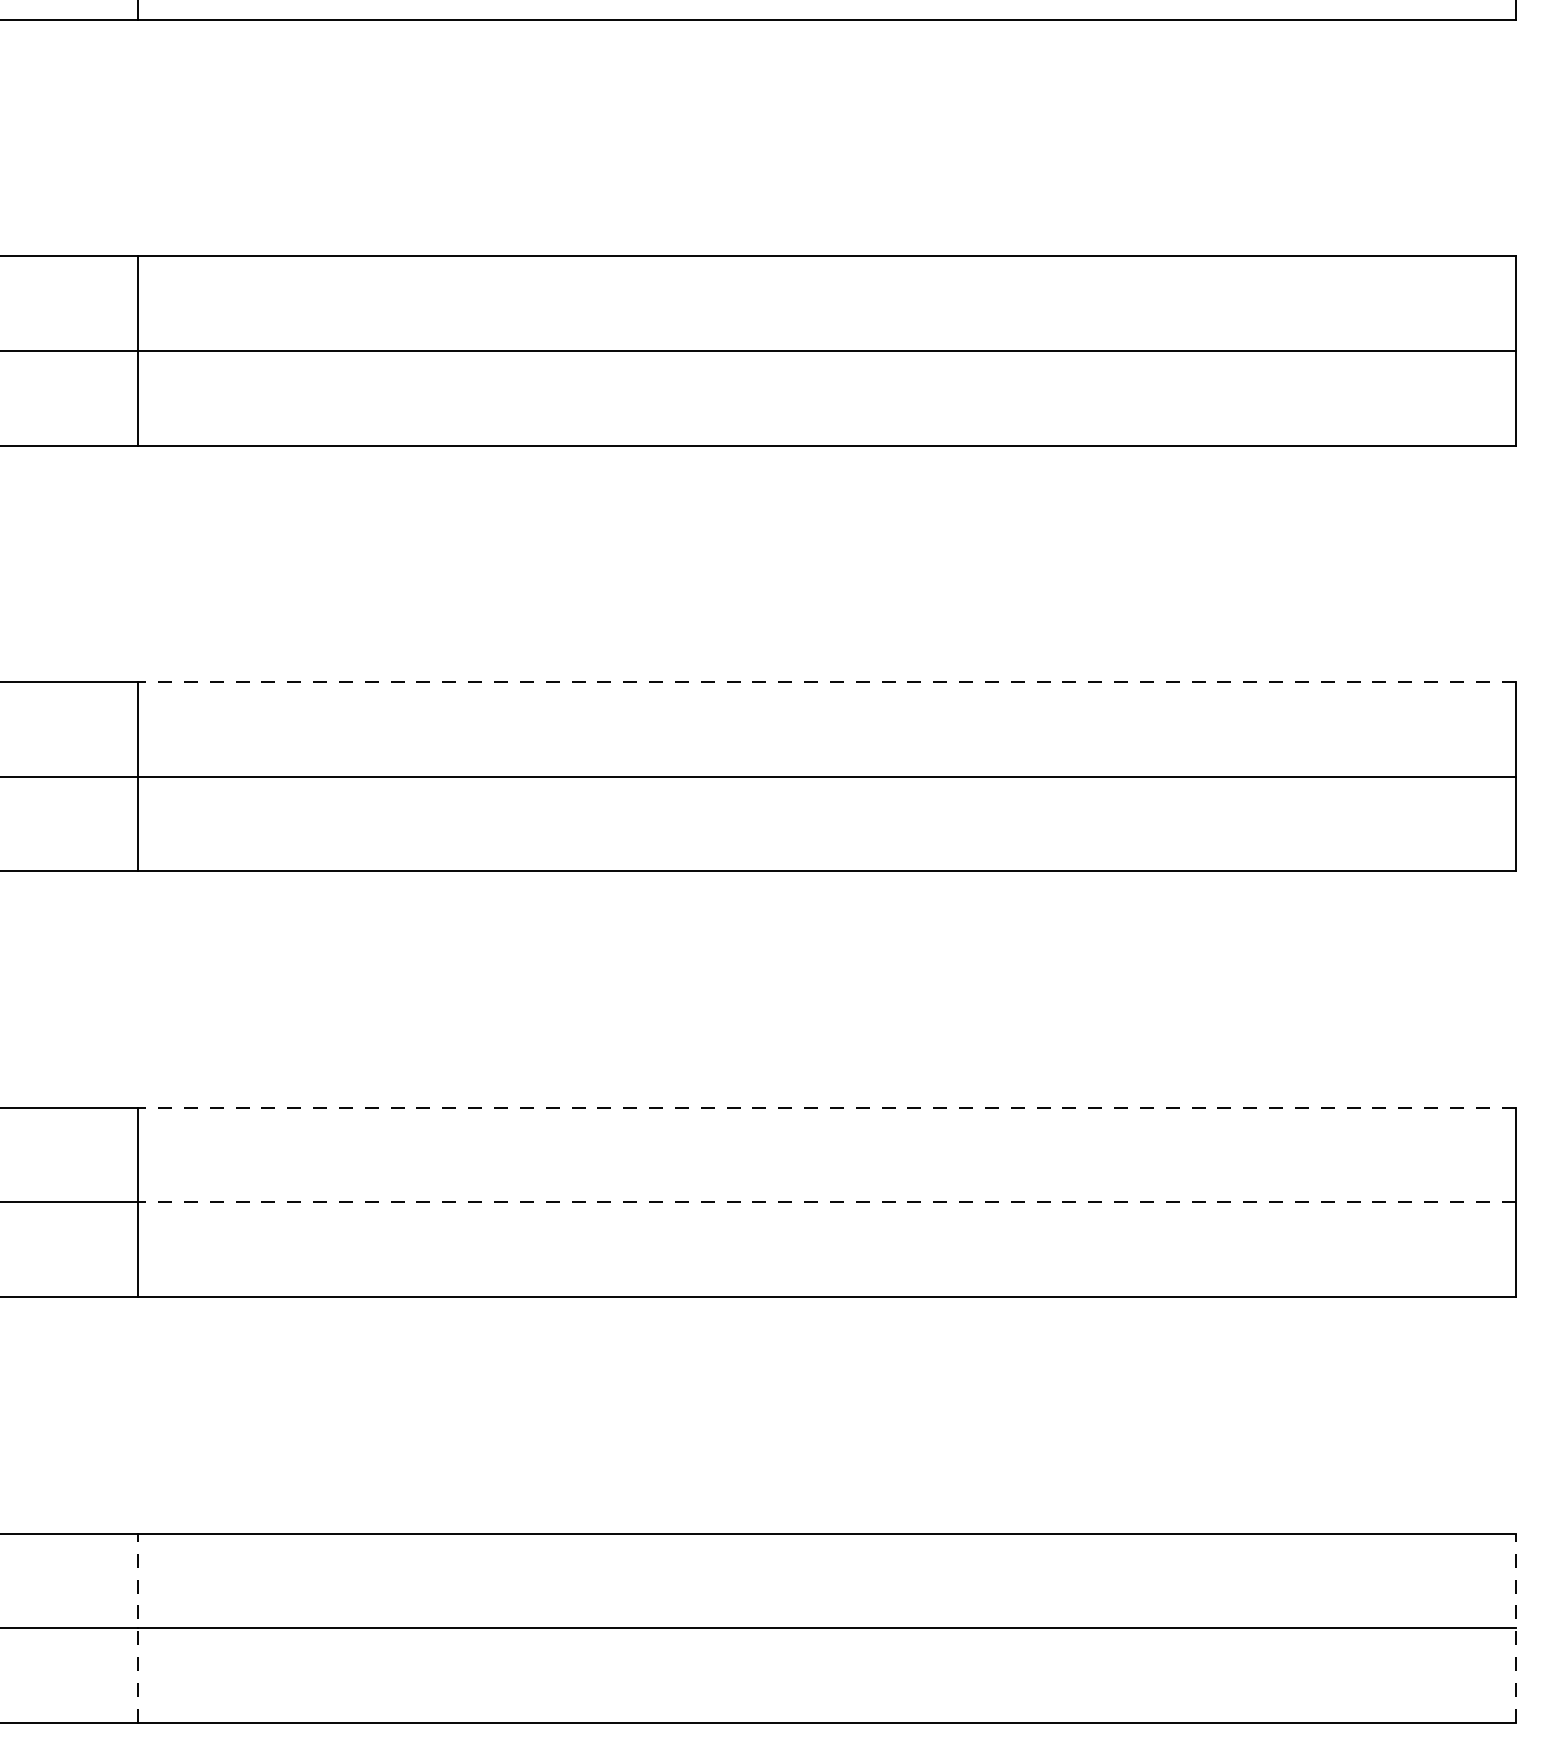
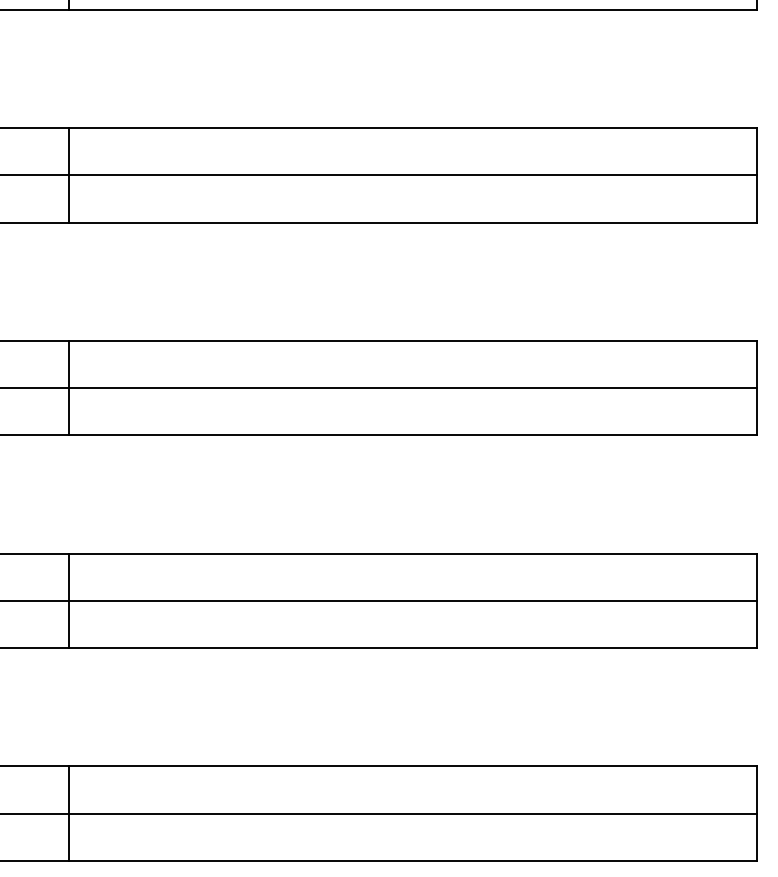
line: (825, 681) -> (412, 340), dashed -> solid
line: (825, 1107) -> (412, 553), dashed -> solid
line: (825, 1201) -> (412, 600), dashed -> solid
line: (137, 1628) -> (68, 813), dashed -> solid
line: (1516, 1628) -> (757, 813), dashed -> solid

